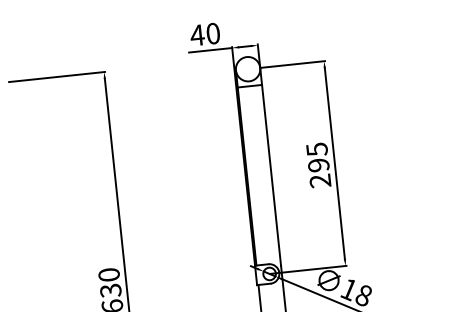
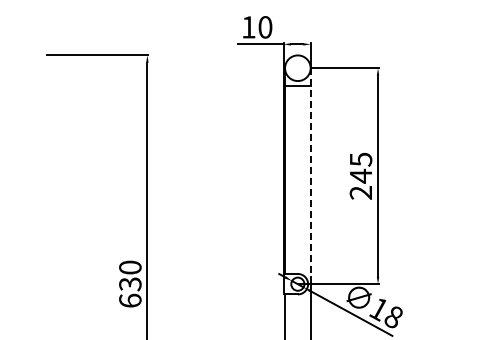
text: (197, 35) -> (248, 27), 40 -> 10
text: (318, 164) -> (360, 175), 295 -> 245
line: (270, 167) -> (310, 173), solid -> dashed

